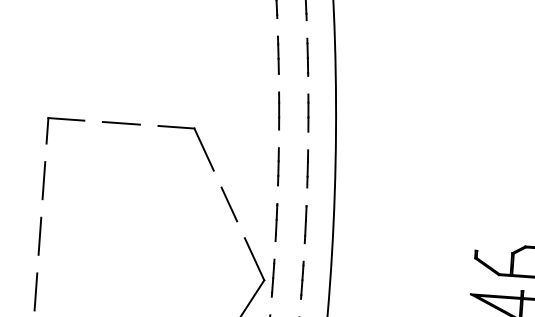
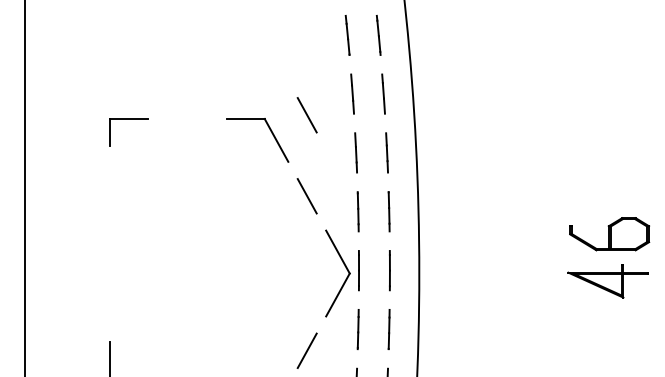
line: (121, 122) -> (187, 118), removed
line: (234, 128) -> (306, 115), added
line: (44, 180) -> (110, 184), removed
line: (40, 235) -> (110, 243), removed
line: (36, 291) -> (110, 302), removed

